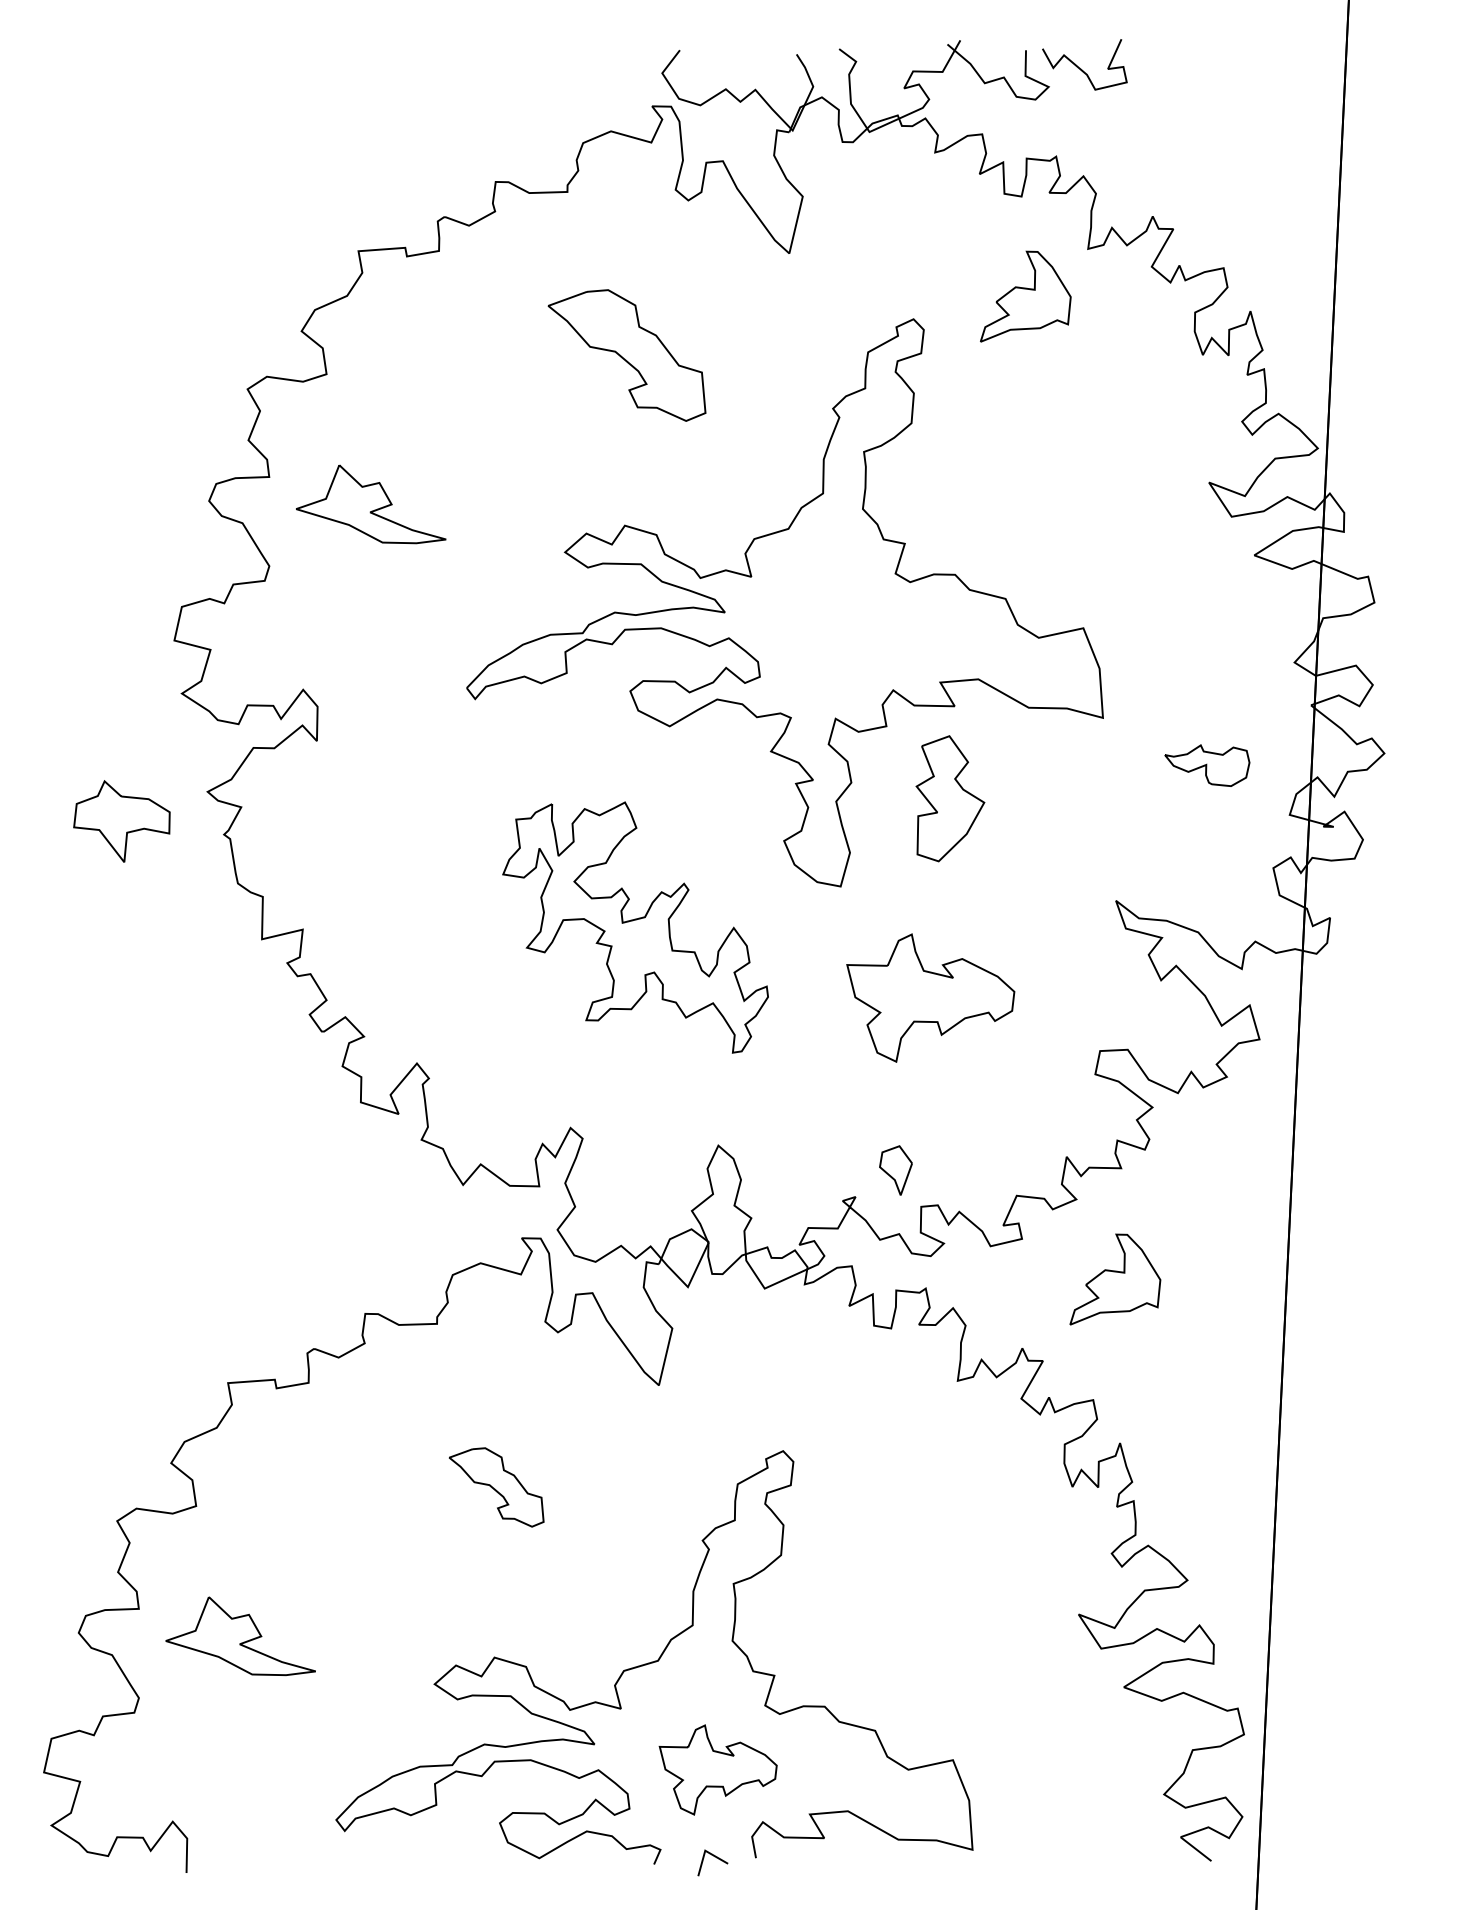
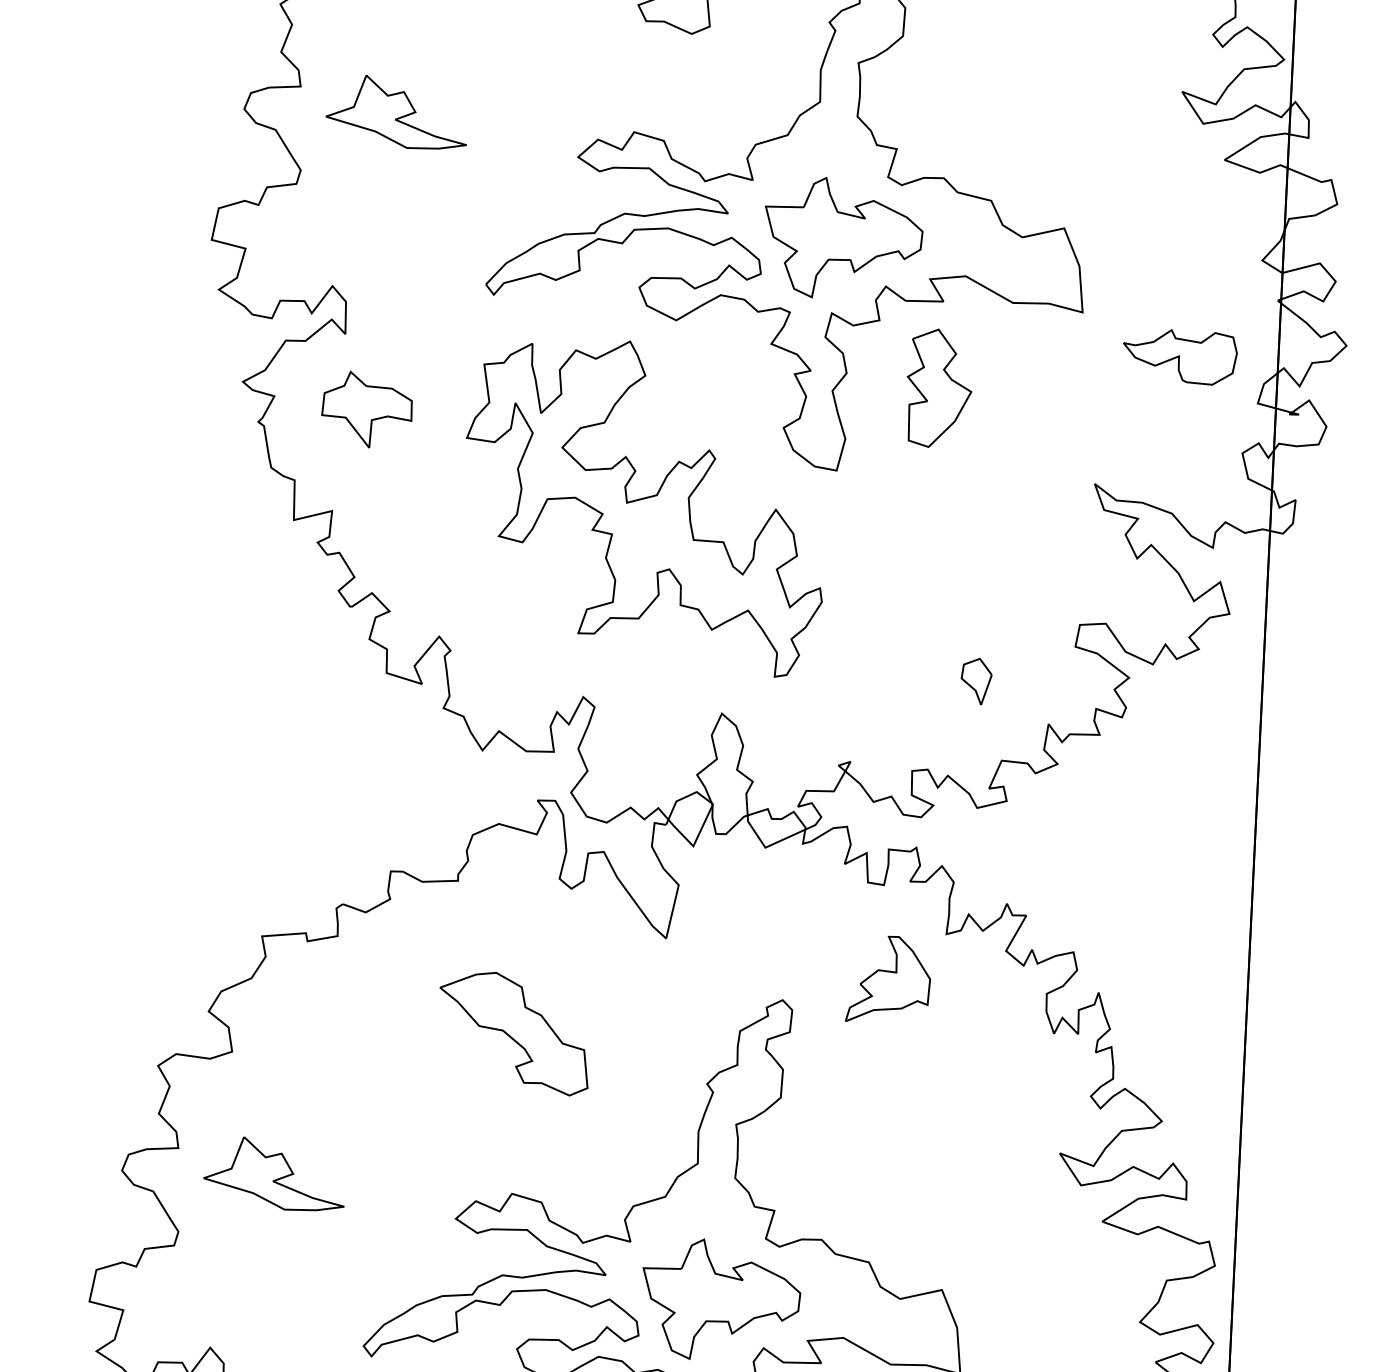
part: (1207, 765) -> (1180, 357), size x1.43
part: (121, 821) -> (366, 409), moved
part: (635, 927) -> (644, 509), size x1.43
part: (930, 997) -> (843, 237), moved
part: (895, 1170) -> (976, 681), moved
part: (1115, 1279) -> (888, 978), moved
part: (496, 1487) -> (513, 1034), size x1.67
part: (717, 1769) -> (721, 1298), size x1.43

